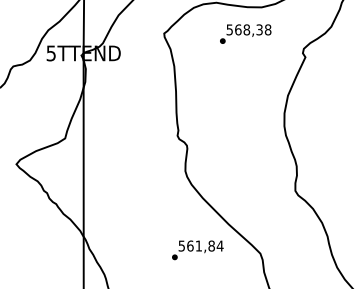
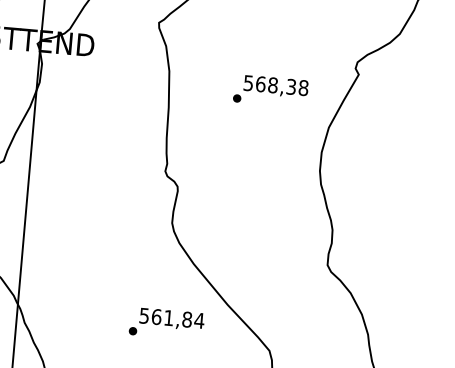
text: (245, 33) -> (270, 90), moved
text: (197, 250) -> (166, 324), moved

